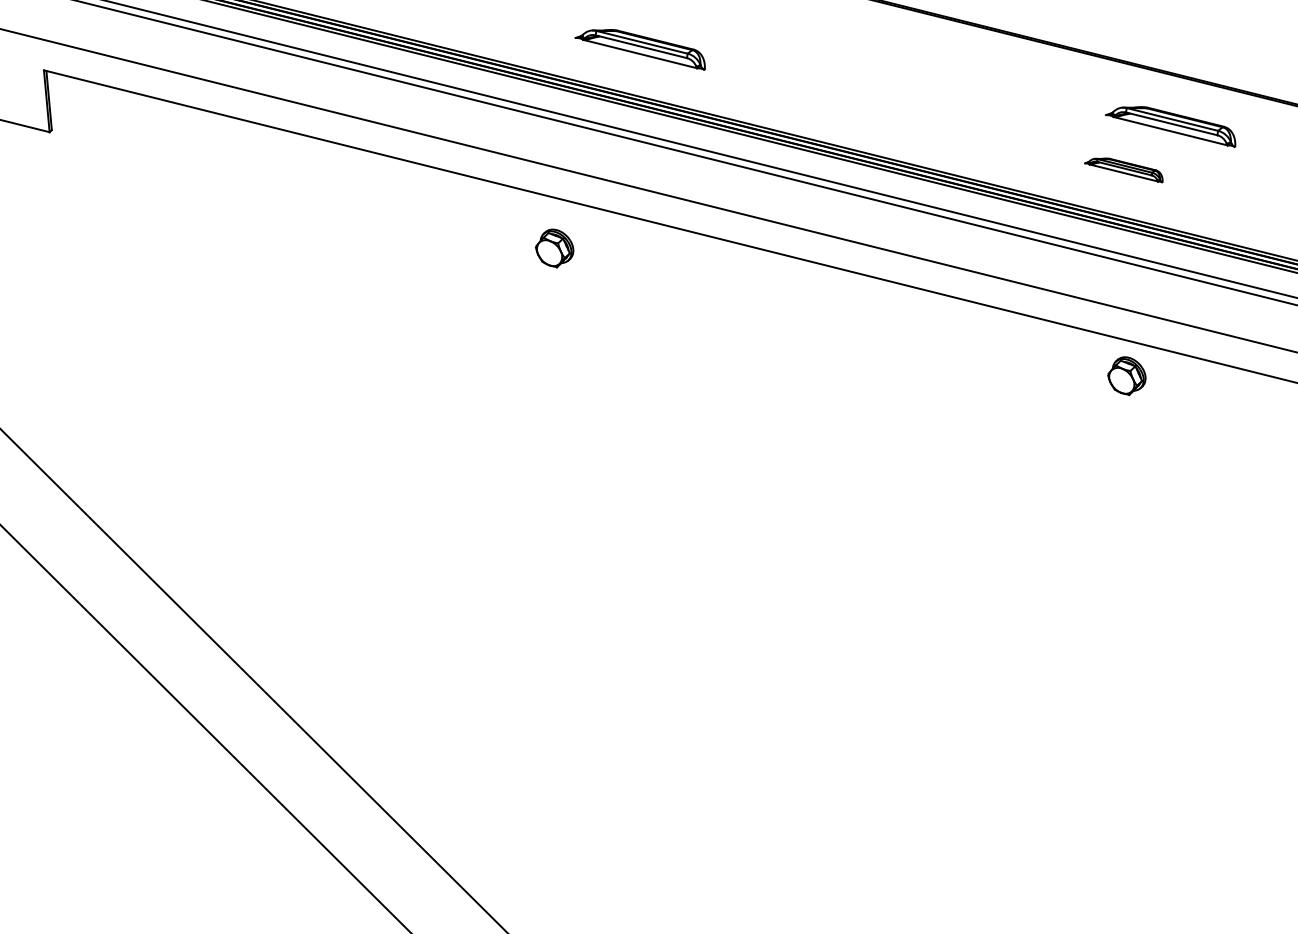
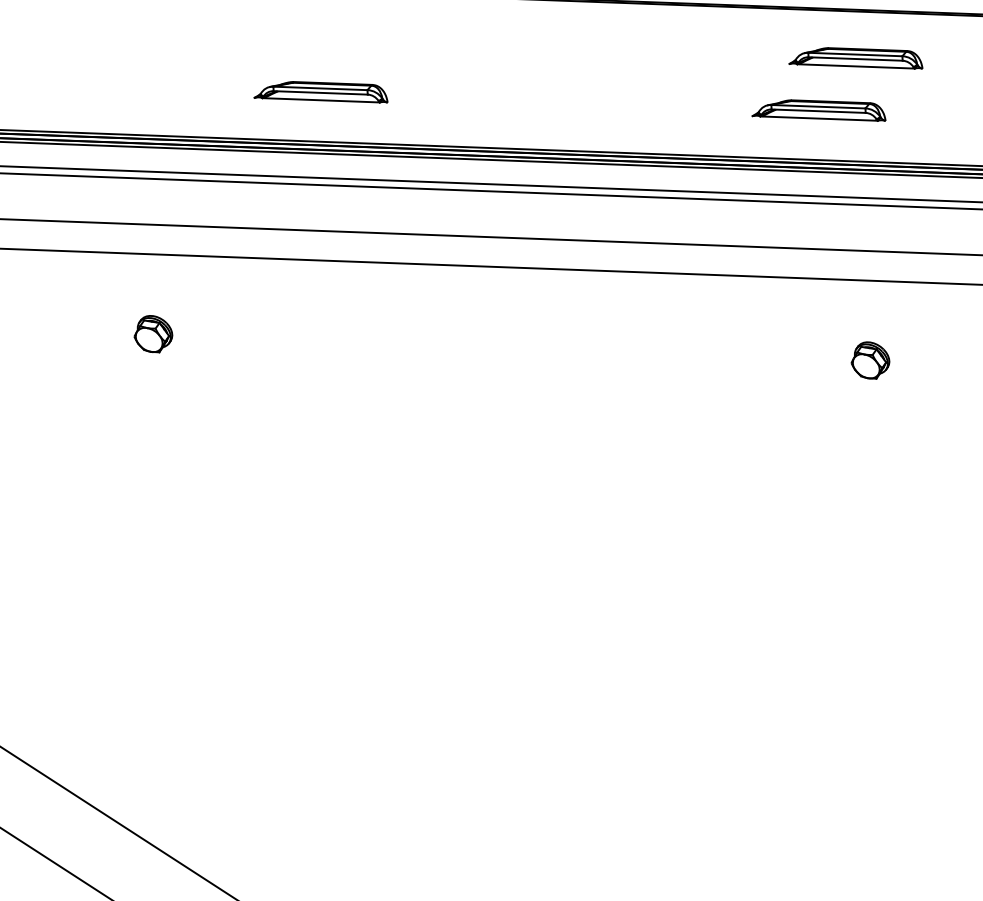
part: (1123, 170) -> (818, 114), size x1.67
part: (554, 248) -> (153, 334), moved
part: (1126, 376) -> (869, 361), moved

